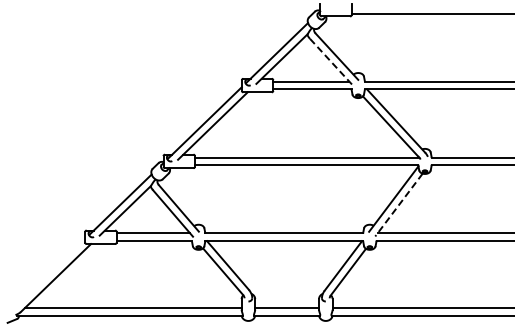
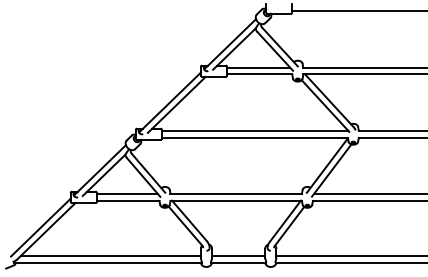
line: (331, 62) -> (275, 51), dashed -> solid
line: (398, 205) -> (331, 170), dashed -> solid
line: (49, 273) -> (40, 227), added

